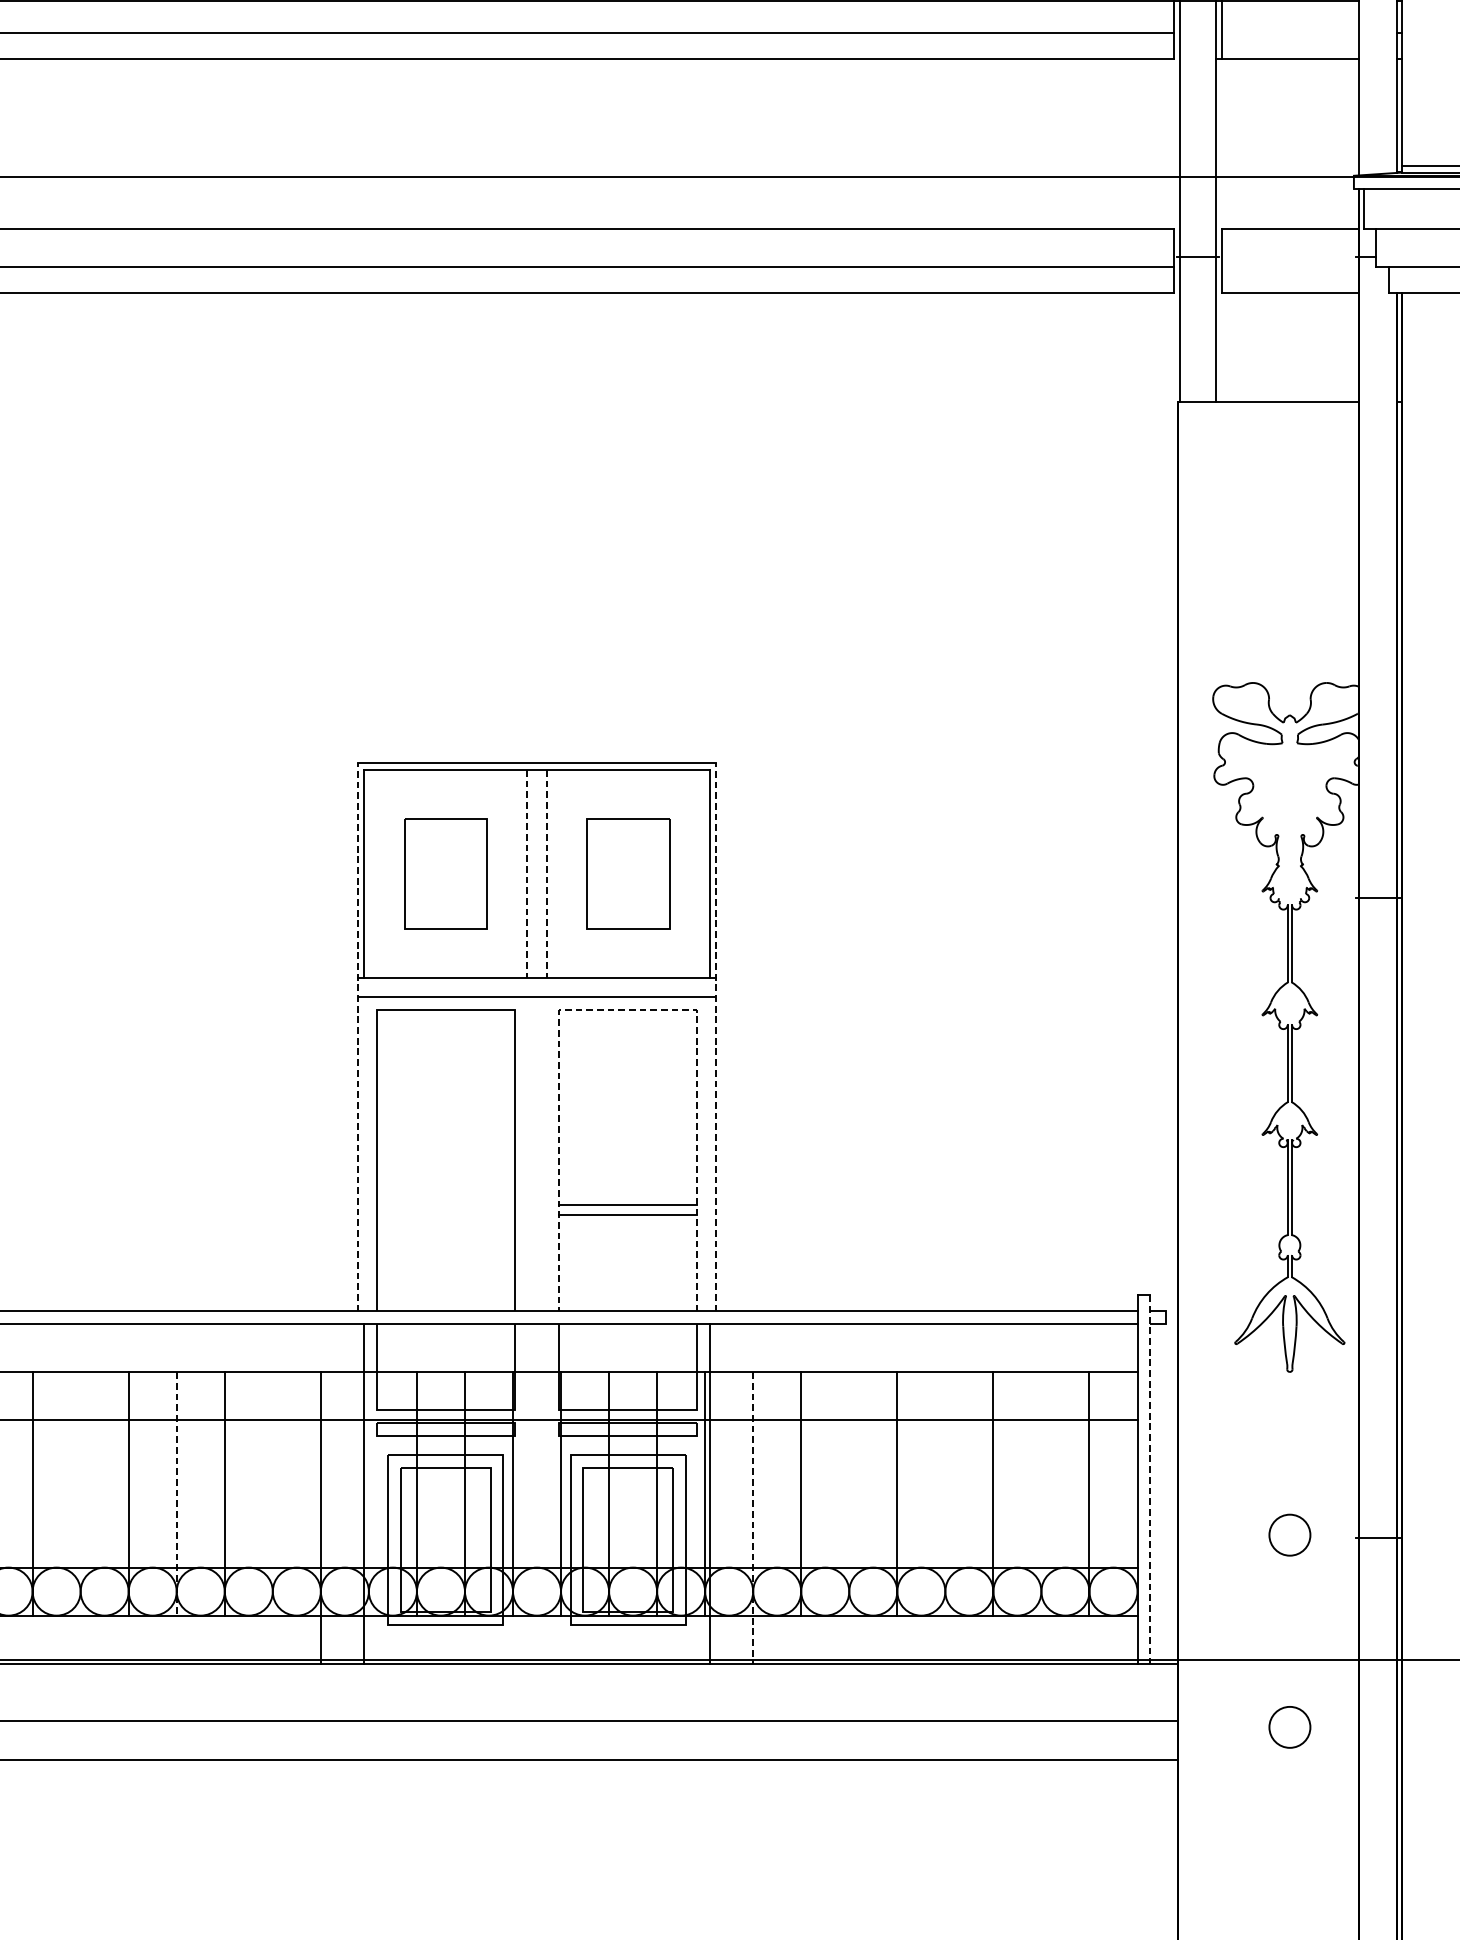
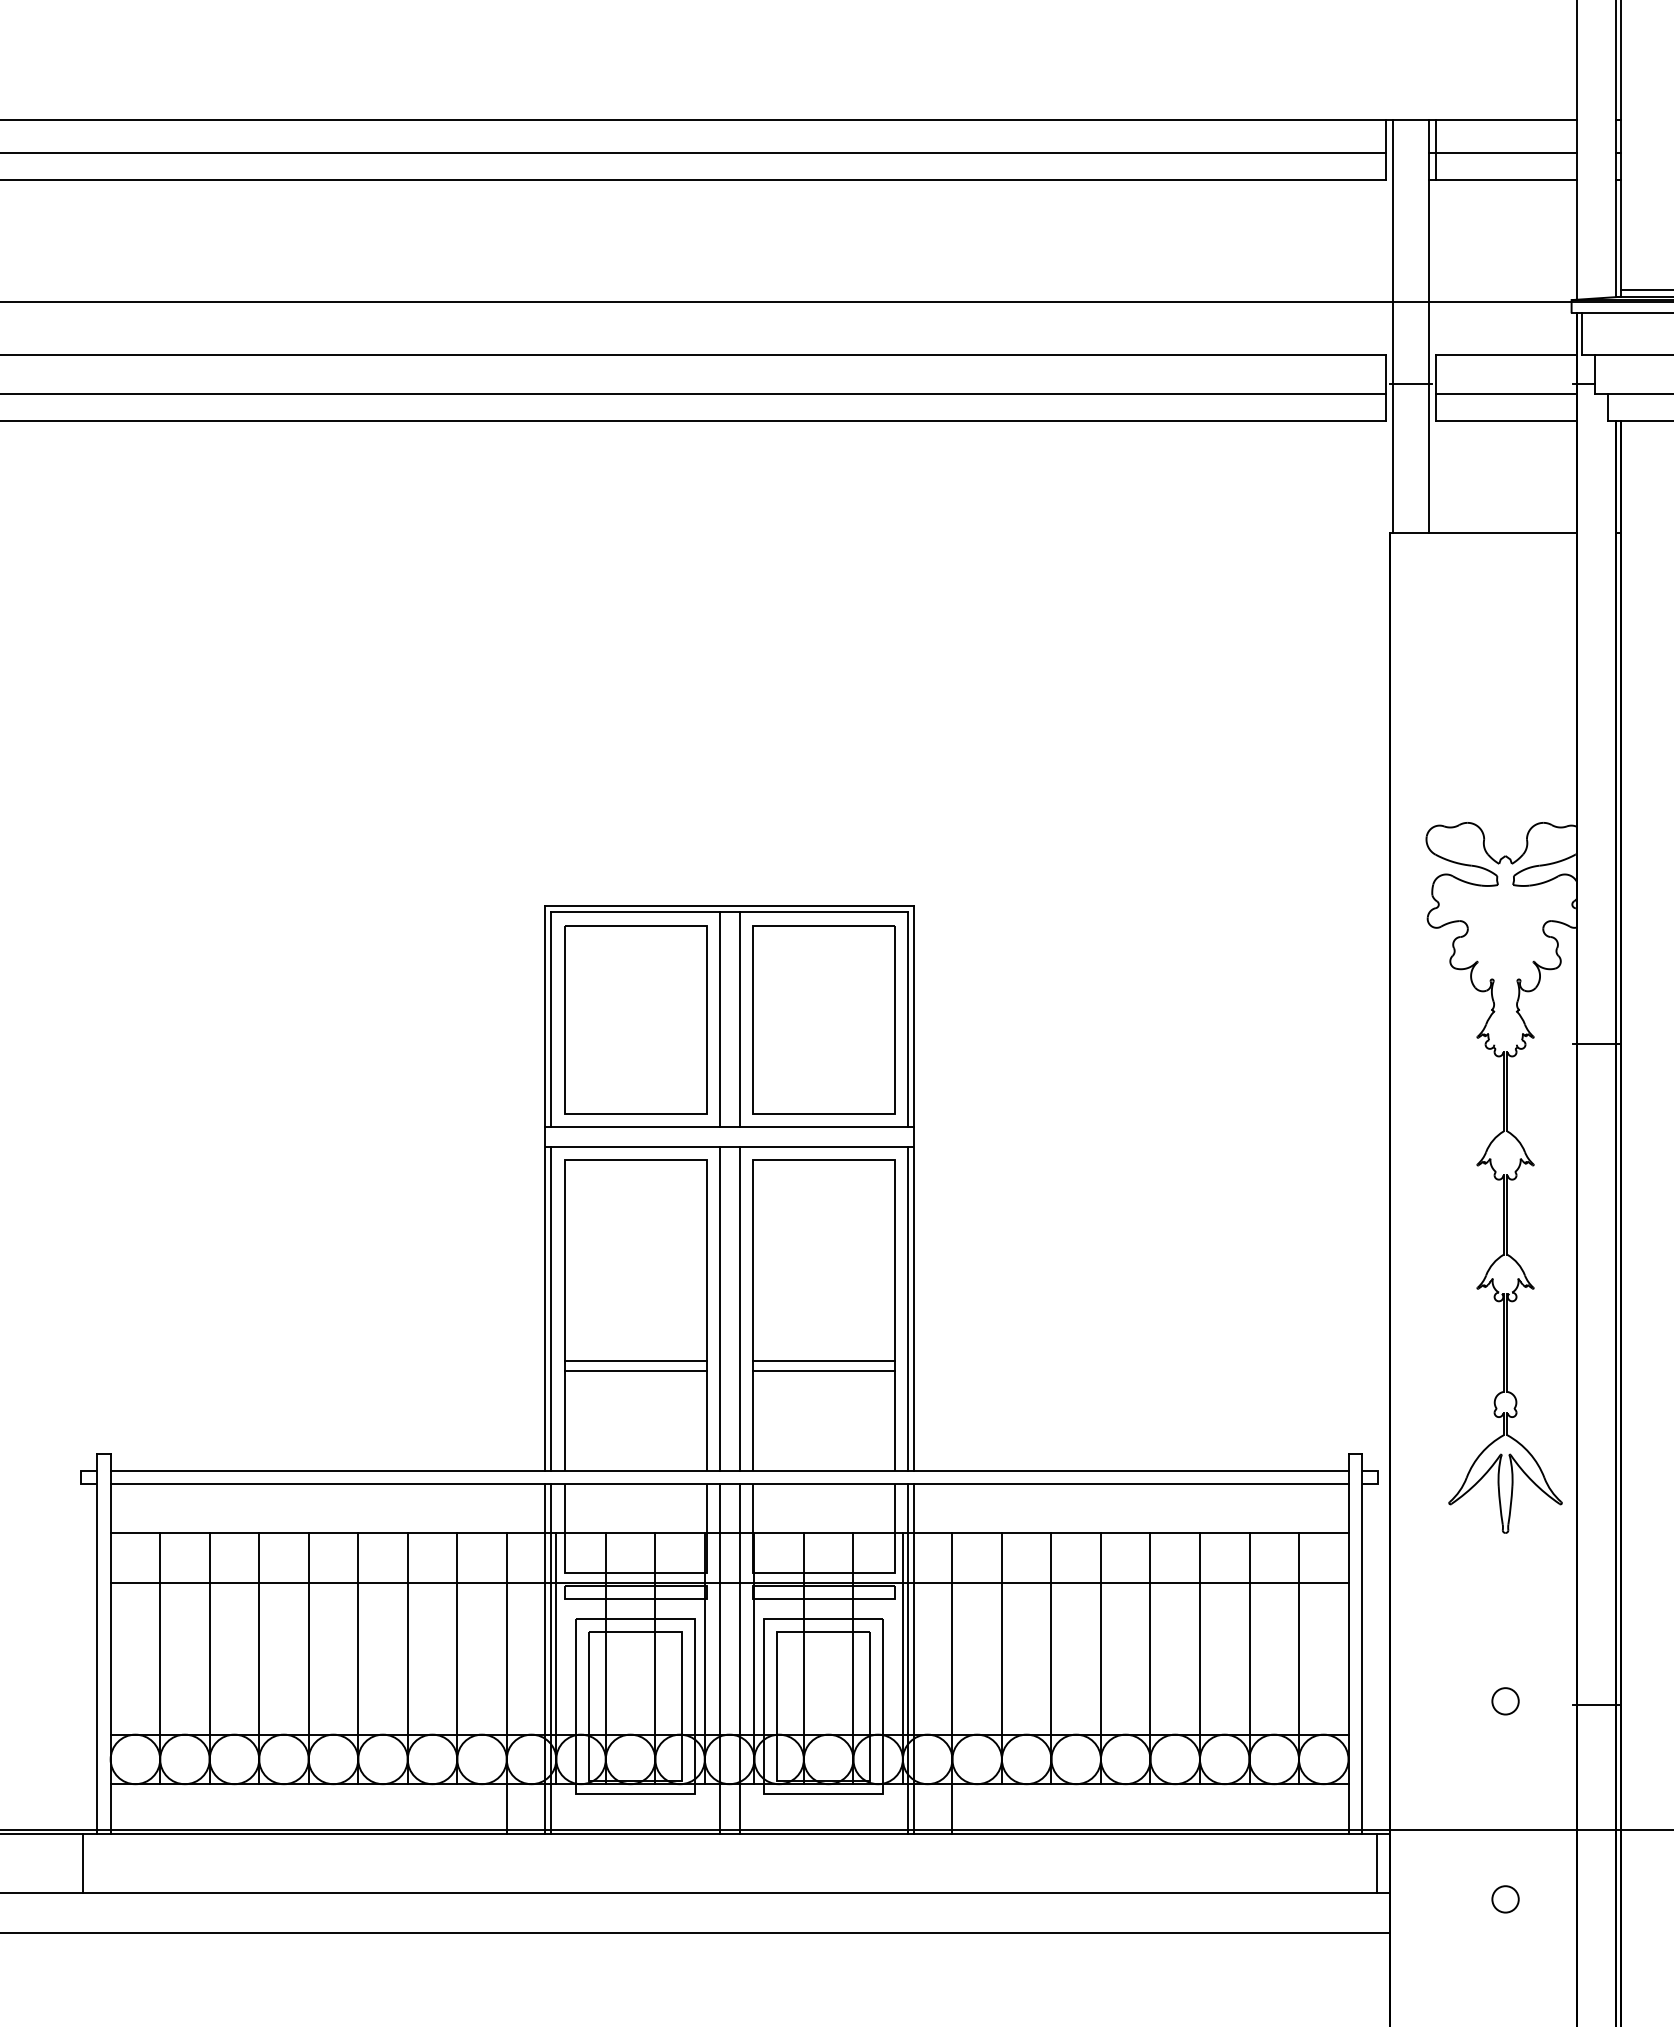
line: (1286, 33) -> (1502, 153), added
line: (1289, 267) -> (1505, 394), added
part: (445, 873) -> (635, 1019), size x1.67
part: (628, 873) -> (823, 1019), size x1.67
line: (527, 874) -> (719, 1020), dashed -> solid
line: (546, 874) -> (739, 1020), dashed -> solid
line: (628, 1009) -> (823, 1159), dashed -> solid
line: (357, 1036) -> (544, 1187), dashed -> solid
line: (716, 1036) -> (914, 1187), dashed -> solid
line: (364, 1154) -> (551, 1308), added
line: (527, 1154) -> (719, 1308), added
line: (546, 1154) -> (739, 1308), added
line: (709, 1154) -> (907, 1308), added
line: (445, 1205) -> (635, 1361), added
line: (445, 1215) -> (635, 1371), added
line: (1150, 1479) -> (1361, 1643), dashed -> solid
line: (80, 1493) -> (259, 1658), added
line: (273, 1493) -> (457, 1658), added
line: (357, 1493) -> (544, 1658), added
line: (369, 1493) -> (556, 1658), added
line: (527, 1493) -> (719, 1658), added
line: (546, 1493) -> (739, 1658), added
line: (716, 1493) -> (914, 1658), added
line: (849, 1493) -> (1051, 1658), added
line: (945, 1493) -> (1150, 1658), added
line: (1041, 1493) -> (1249, 1658), added
line: (176, 1494) -> (358, 1659), dashed -> solid
line: (753, 1518) -> (952, 1684), dashed -> solid
circle: (1289, 1535) -> (1505, 1701), size x0.62
line: (1164, 1692) -> (1376, 1863), added
circle: (1289, 1727) -> (1505, 1899), size x0.62

